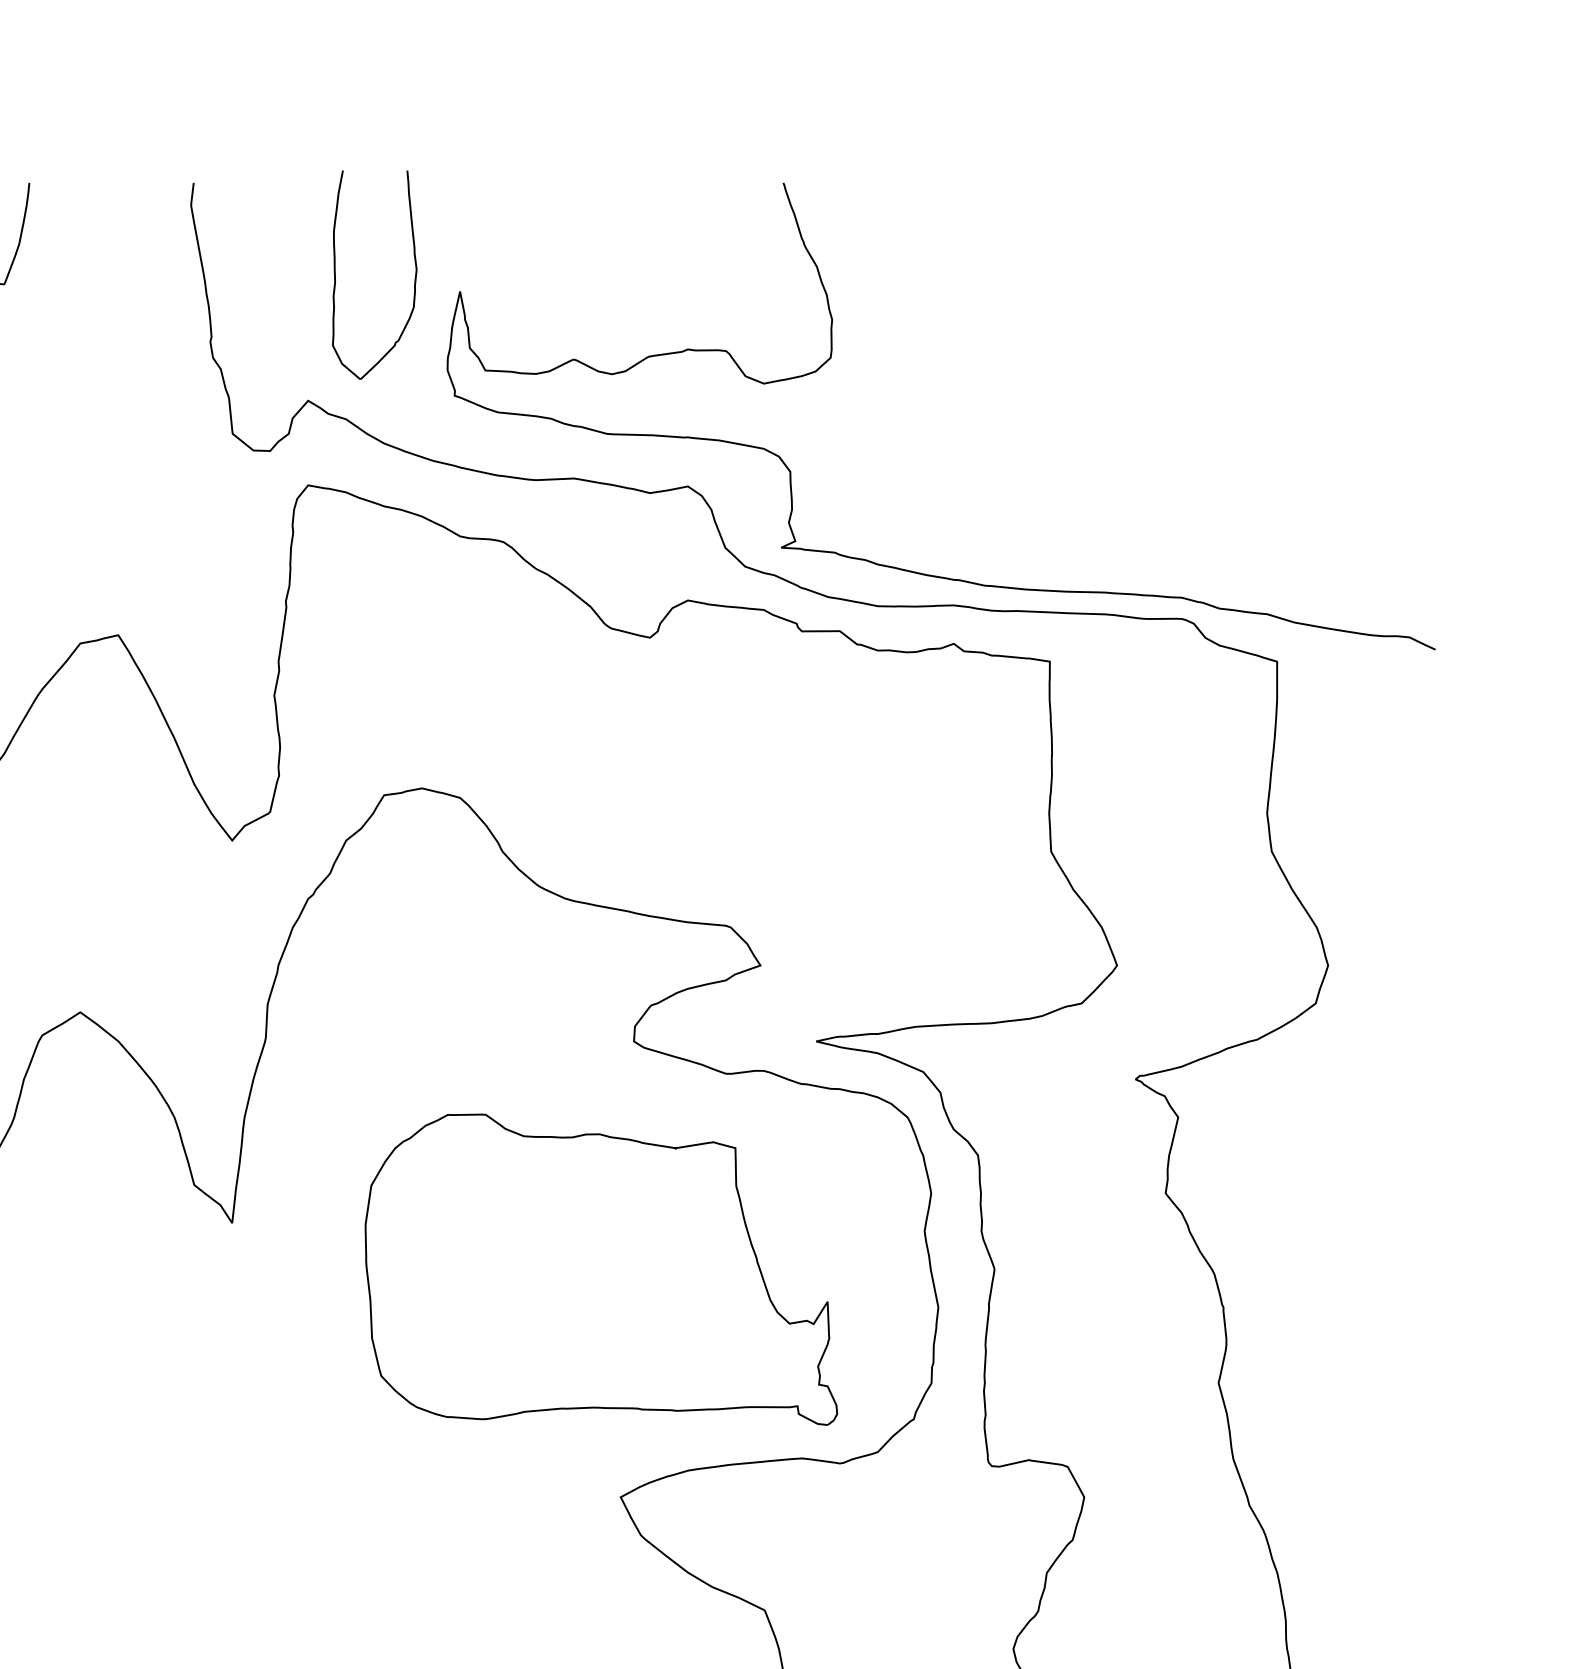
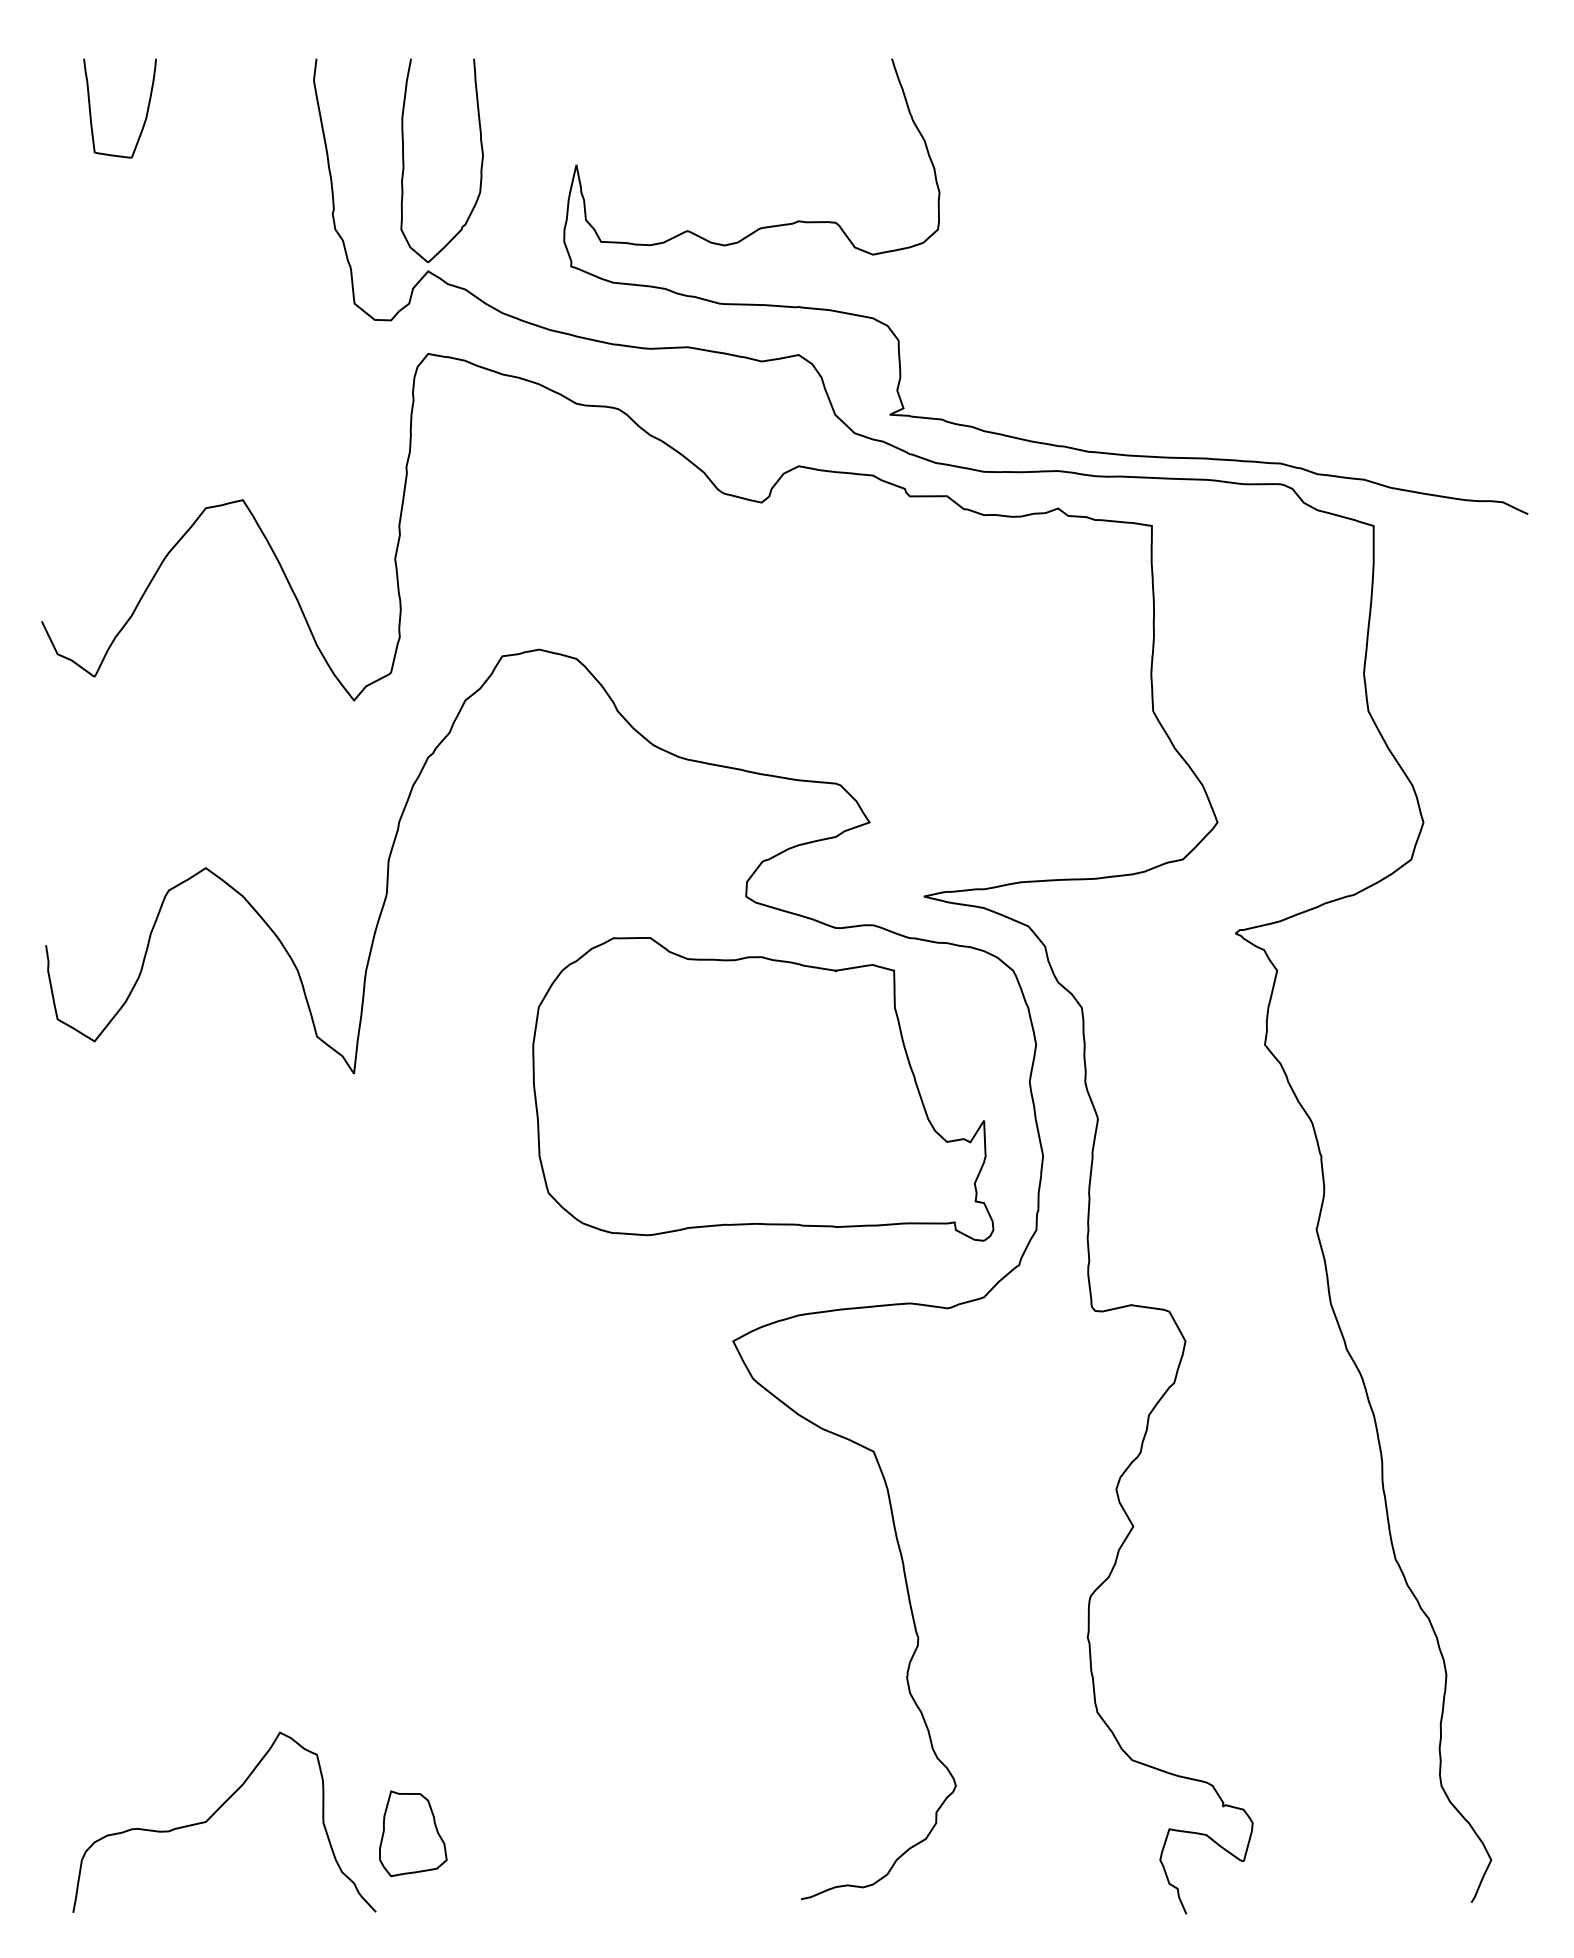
part: (336, 274) -> (404, 160), moved
part: (601, 1269) -> (763, 1089), moved

